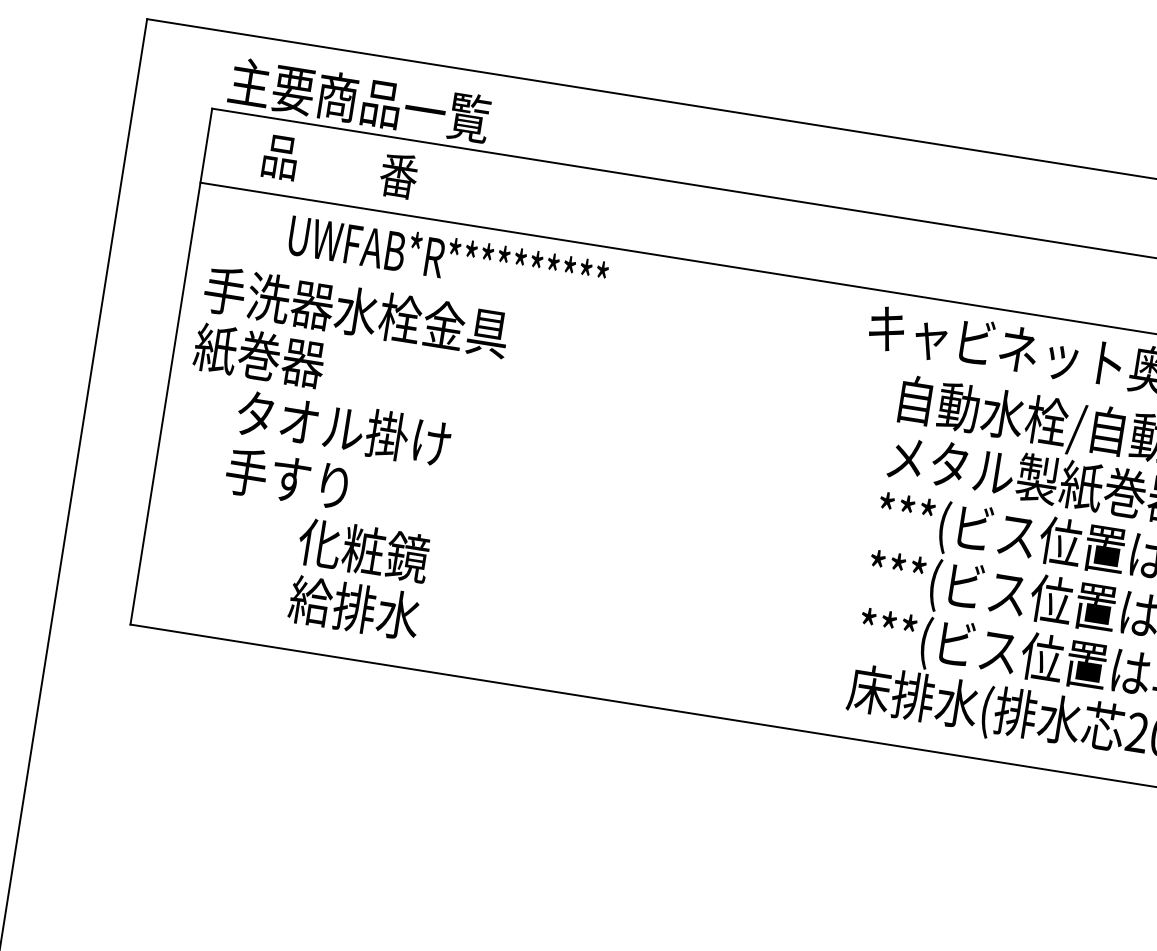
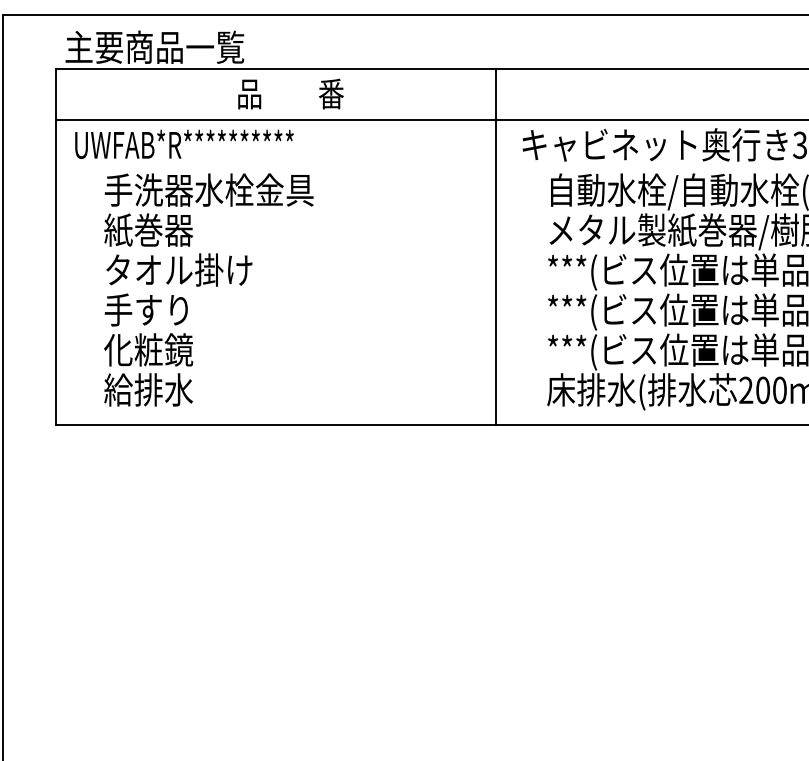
text: (339, 165) -> (290, 93), moved
text: (448, 257) -> (184, 143), moved
text: (350, 339) -> (208, 209), moved
line: (808, 467) -> (496, 246), added
text: (359, 578) -> (148, 369), moved

